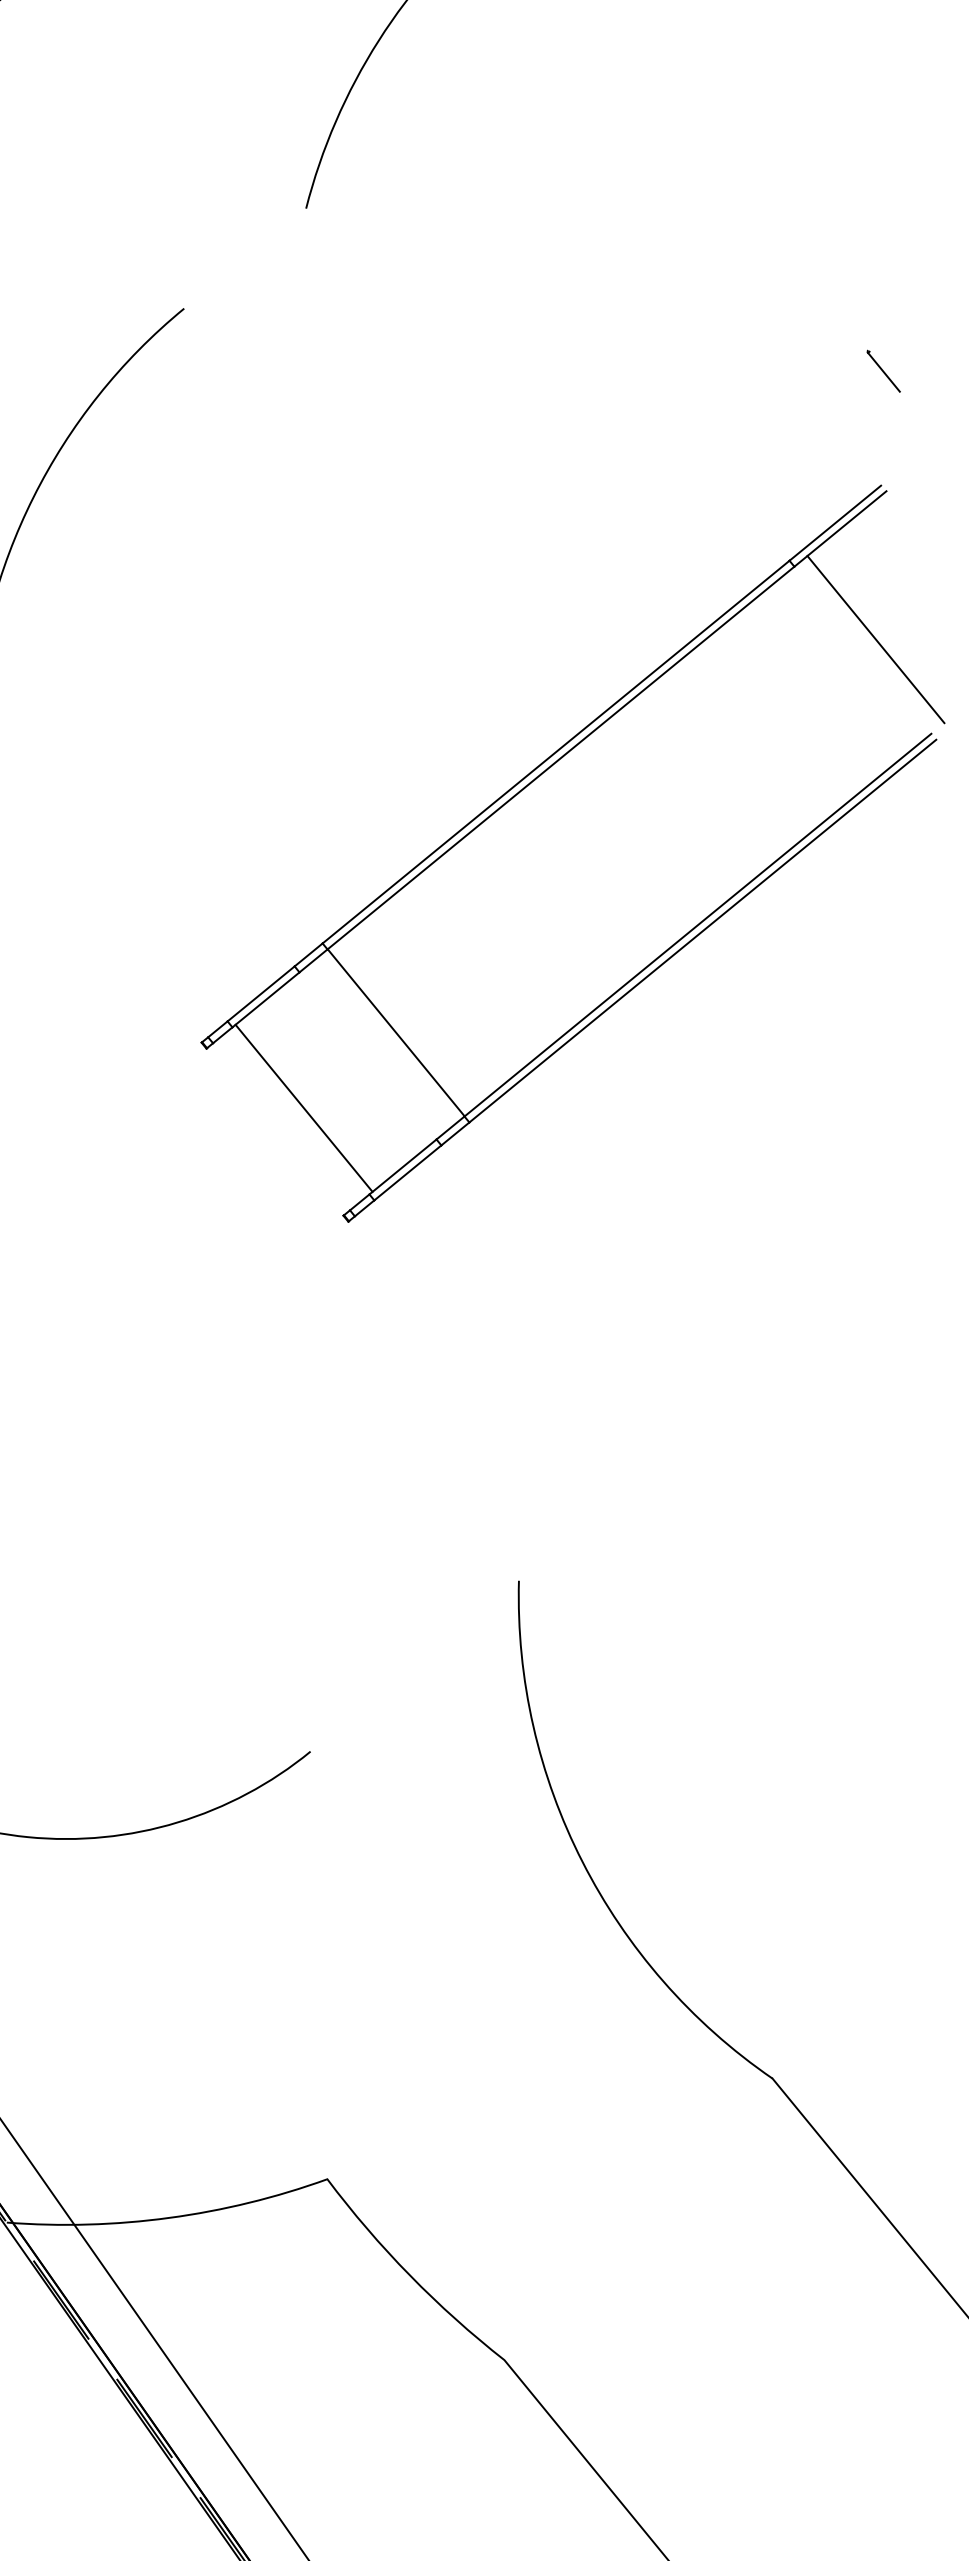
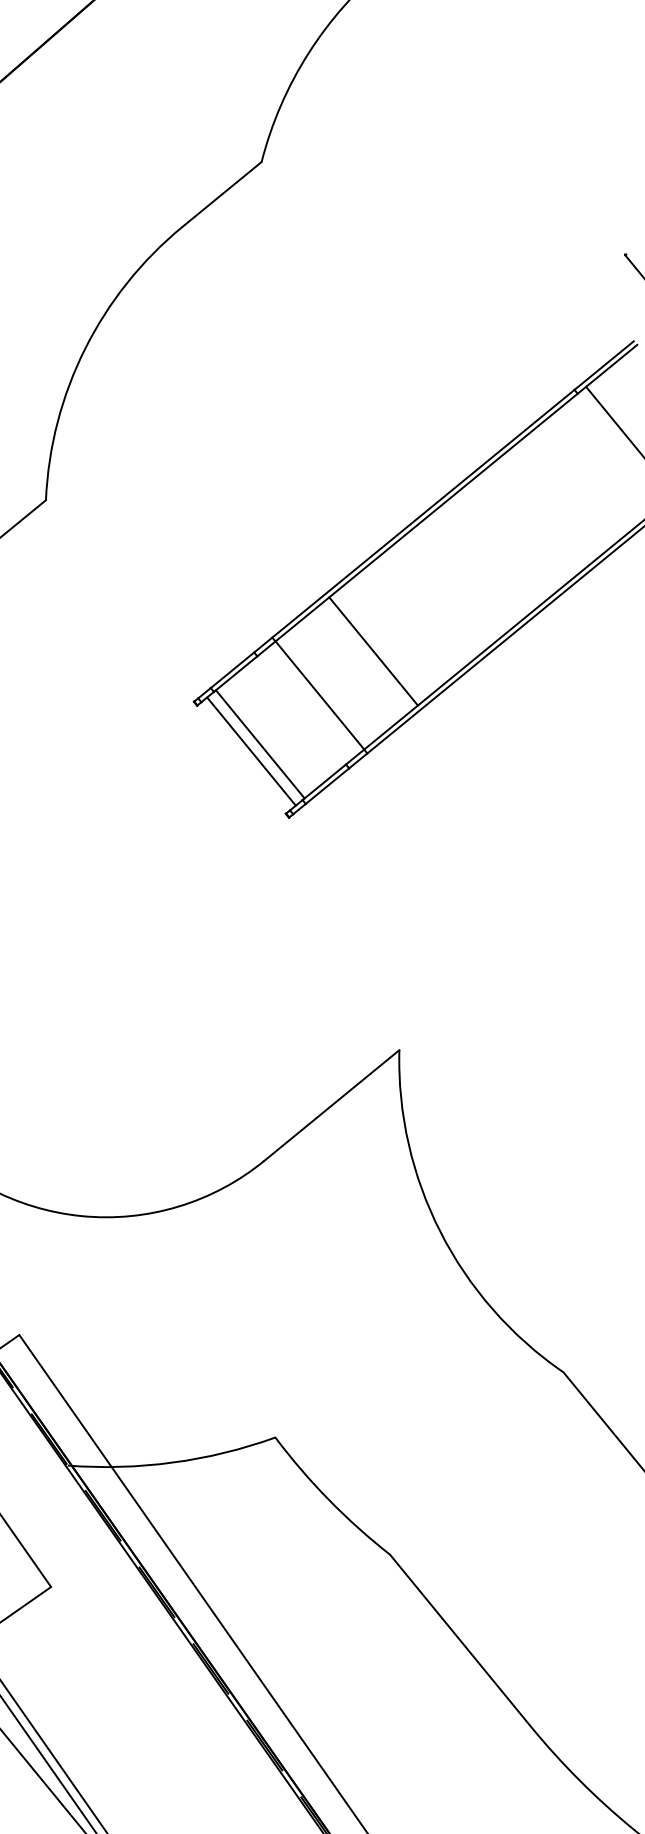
line: (244, 258) -> (221, 194), added
line: (478, 964) -> (373, 651), added
line: (290, 1119) -> (251, 751), added
line: (414, 1666) -> (331, 1105), added

